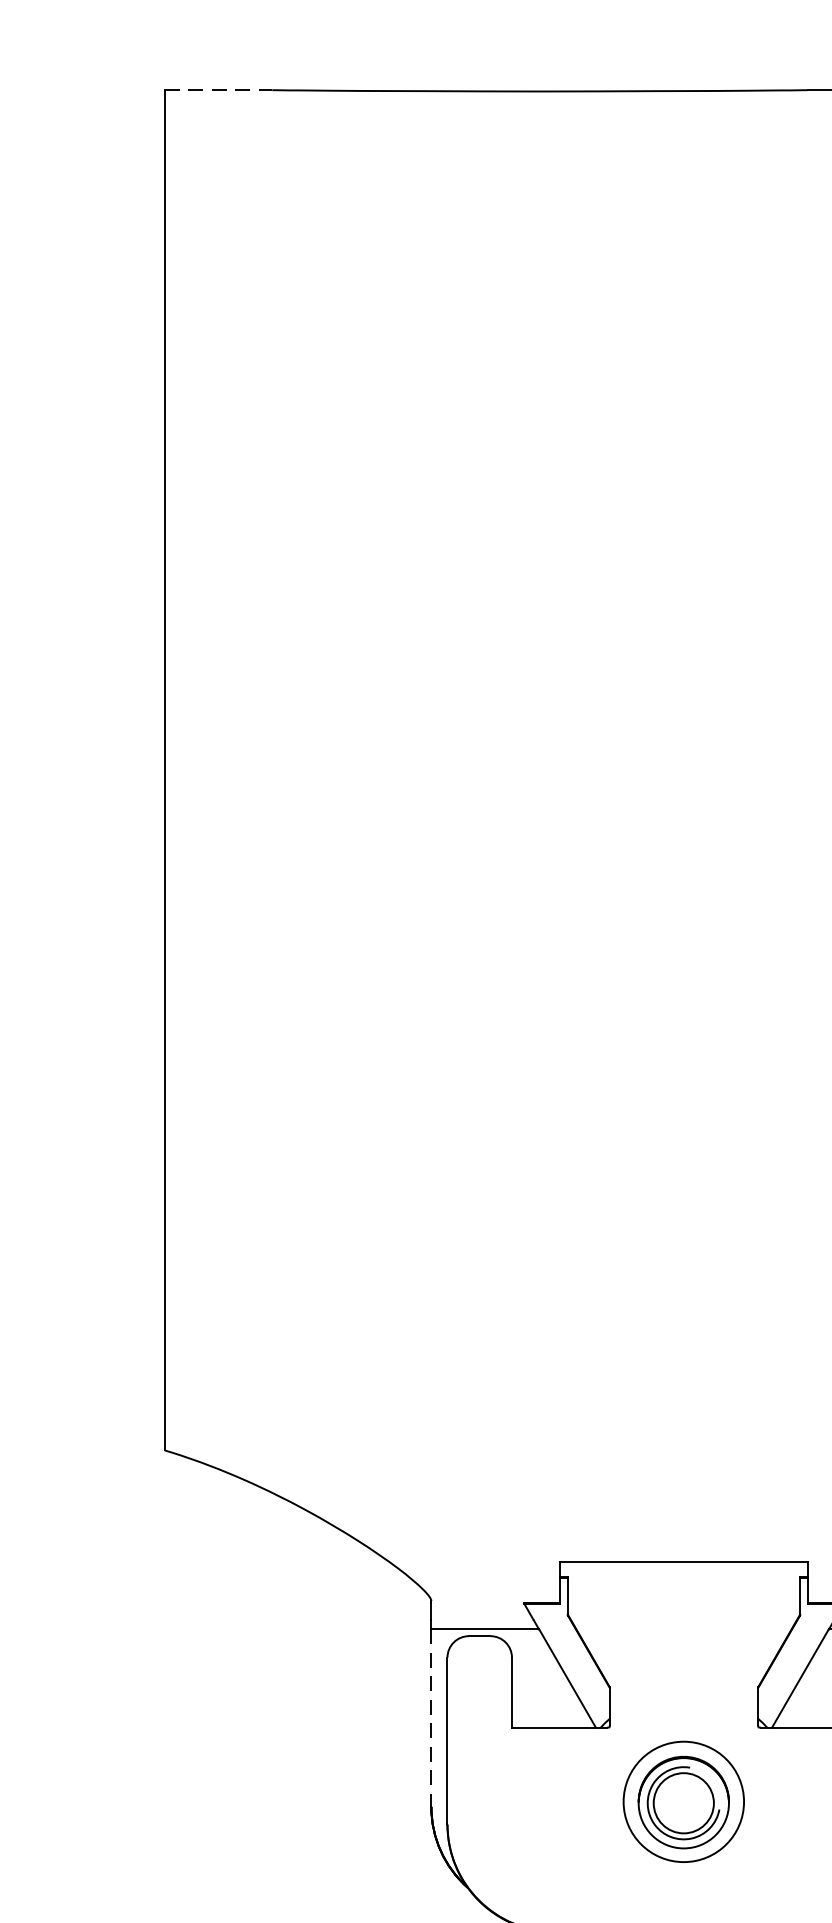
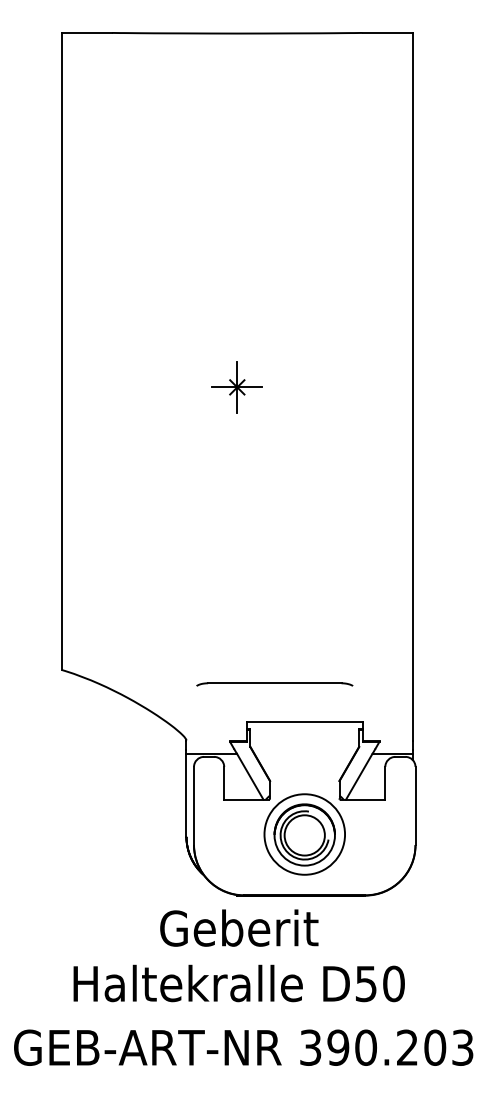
line: (220, 89) -> (87, 32), dashed -> solid
part: (538, 847) -> (236, 387), added
part: (619, 1481) -> (274, 684), added
line: (431, 1718) -> (186, 795), dashed -> solid
part: (683, 1801) -> (304, 834), size x1.43

